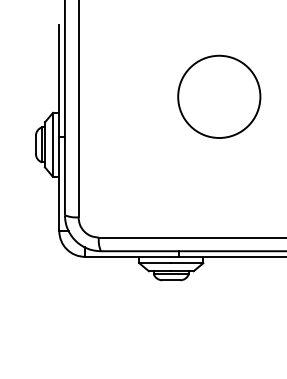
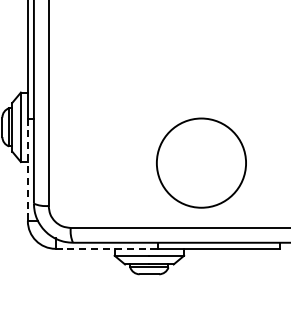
circle: (219, 96) -> (201, 162), moved
line: (59, 183) -> (28, 169), solid -> dashed
line: (131, 256) -> (106, 248), solid -> dashed

